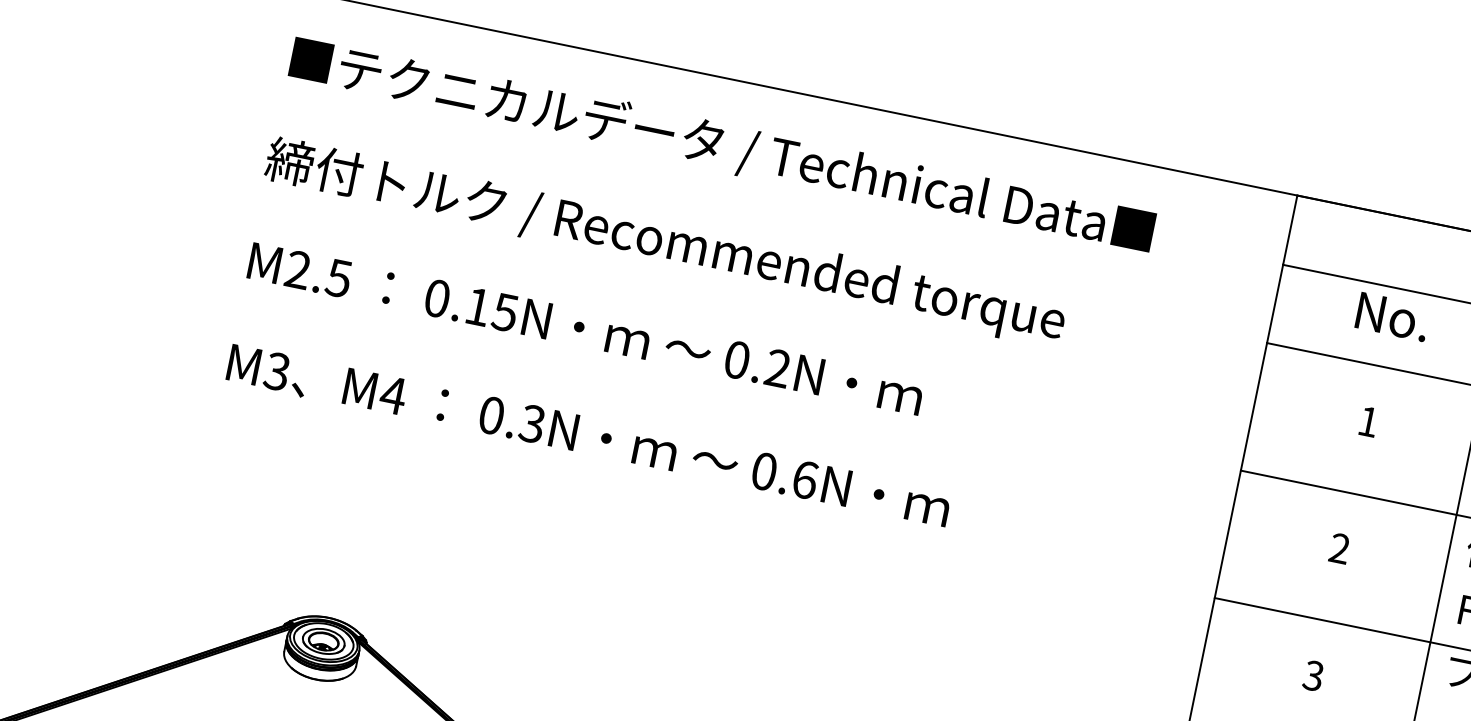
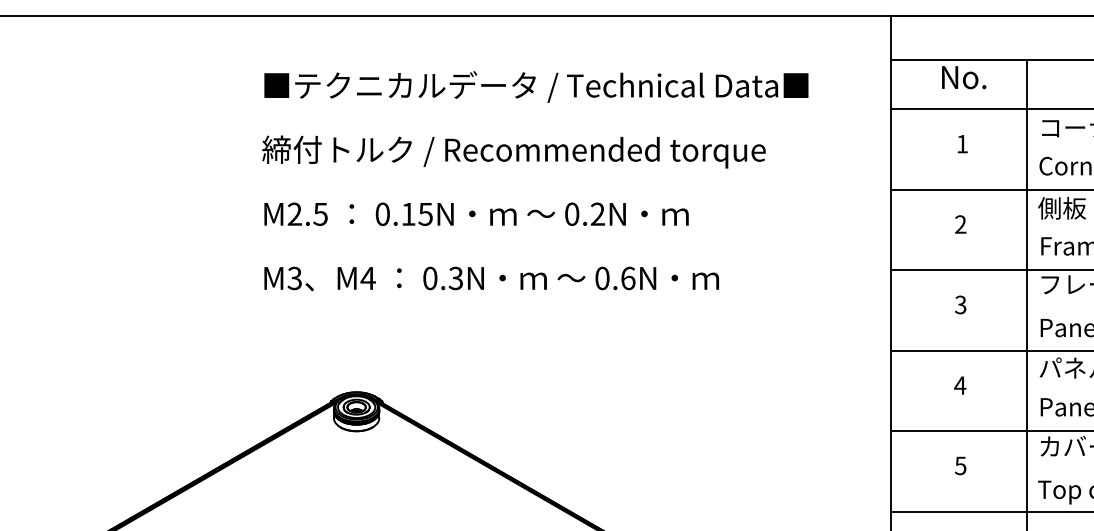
text: (689, 296) -> (535, 181), moved

